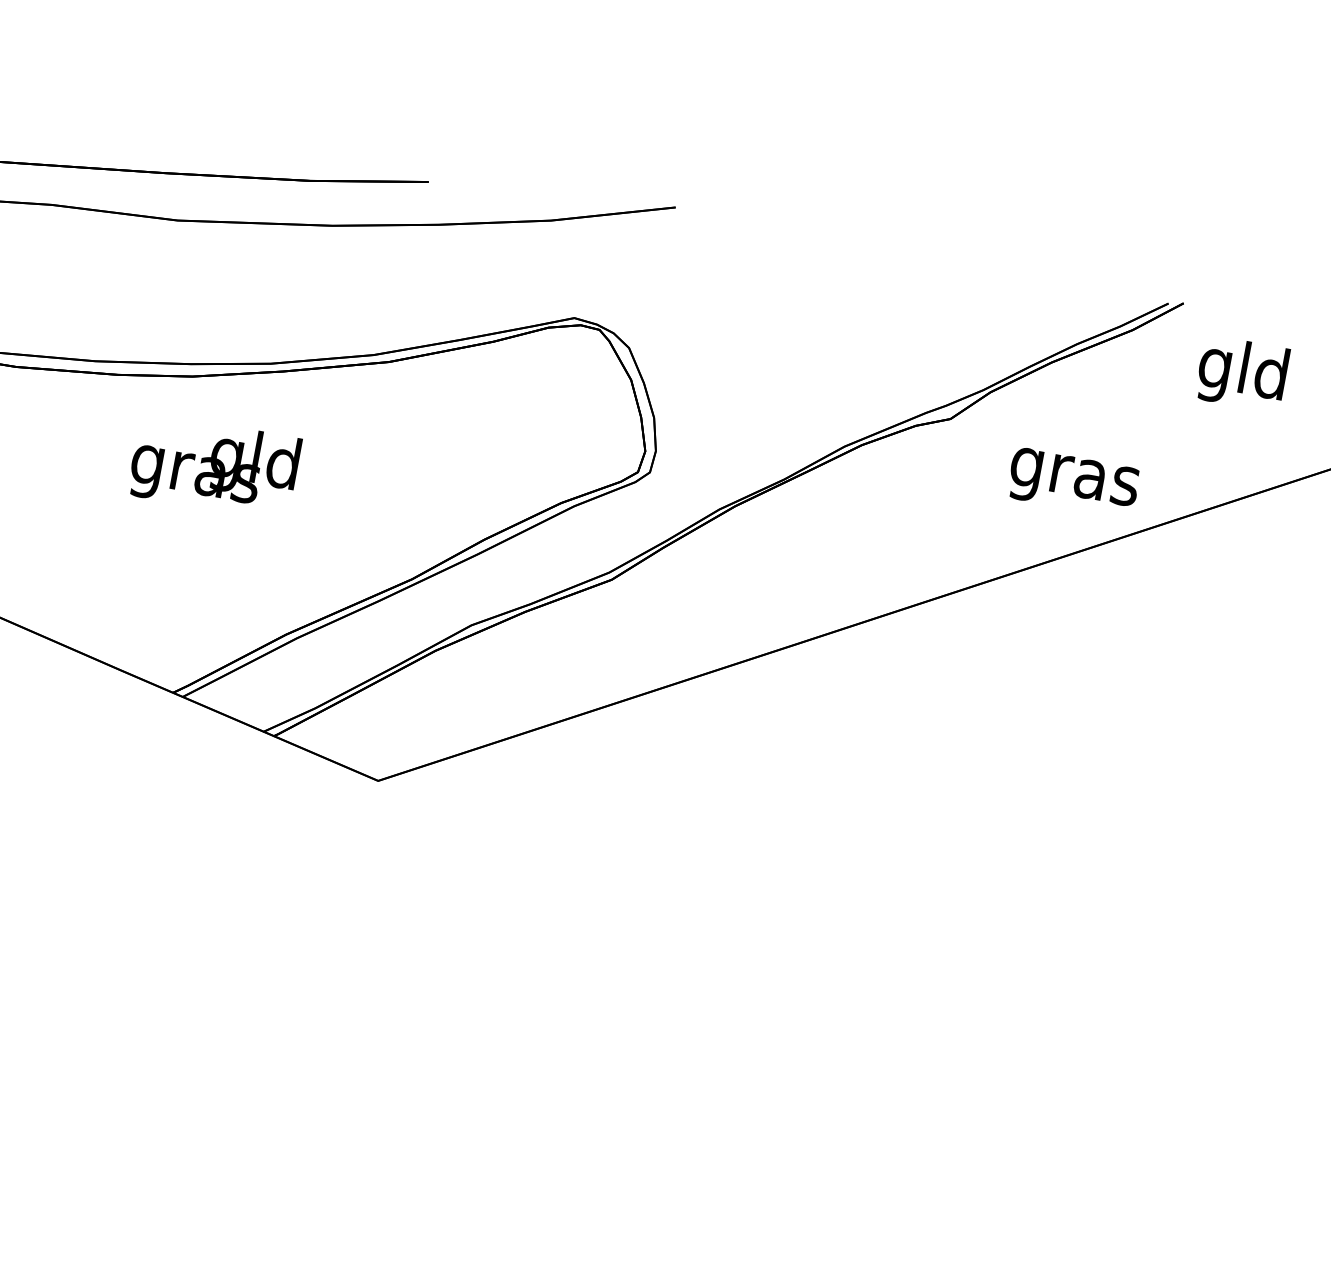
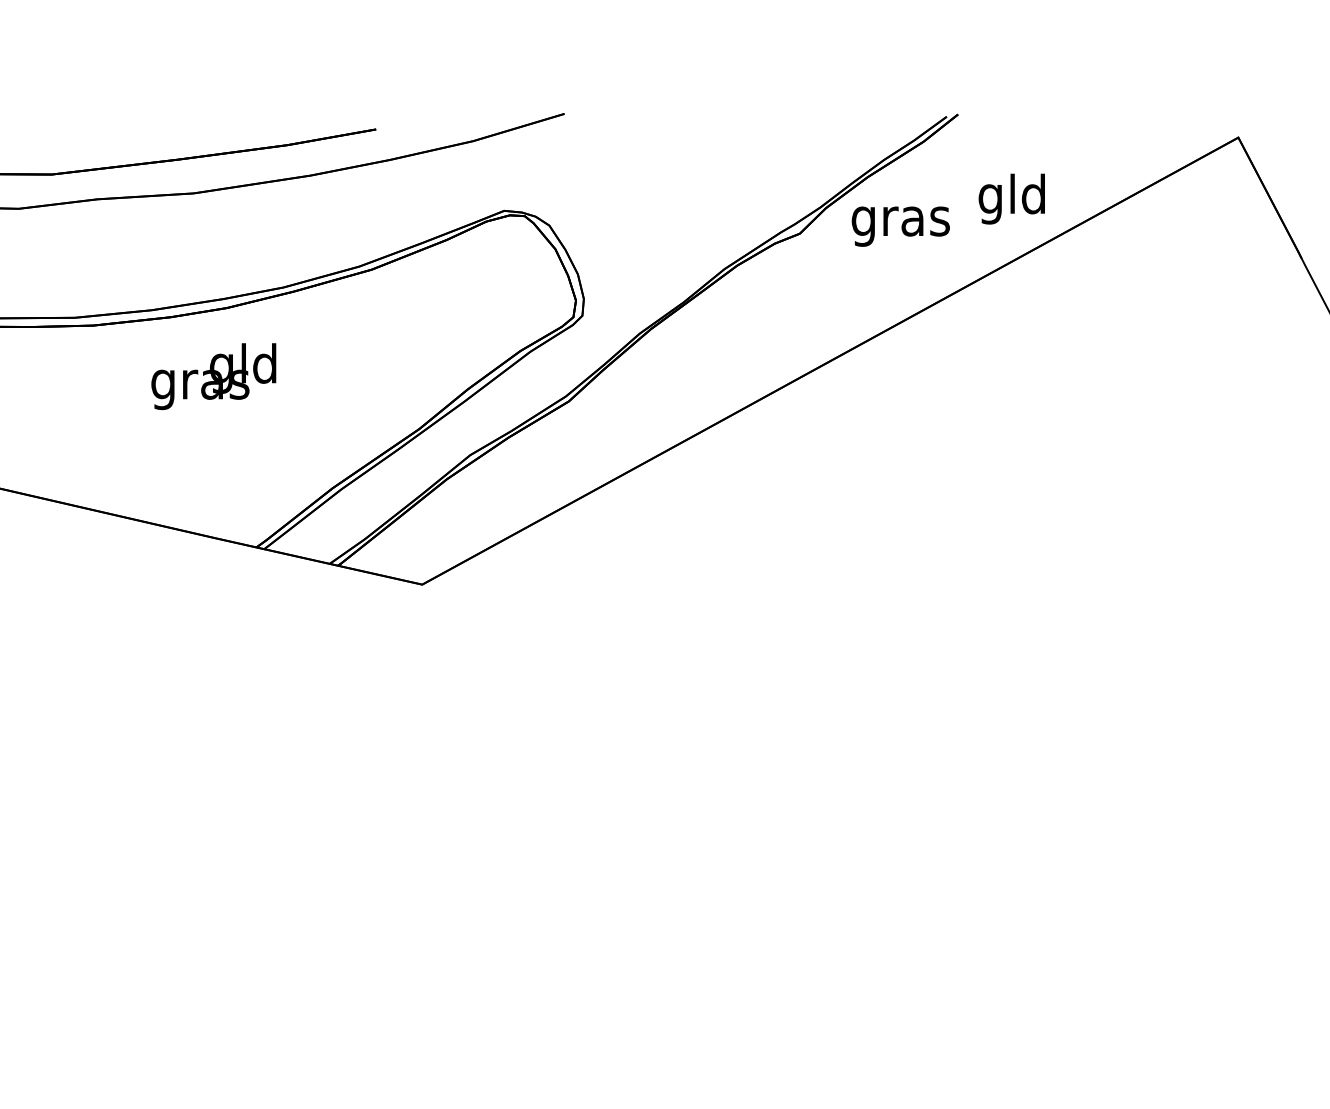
text: (1241, 373) -> (1011, 198), moved
text: (214, 466) -> (213, 376), moved
text: (1073, 483) -> (900, 226), moved

